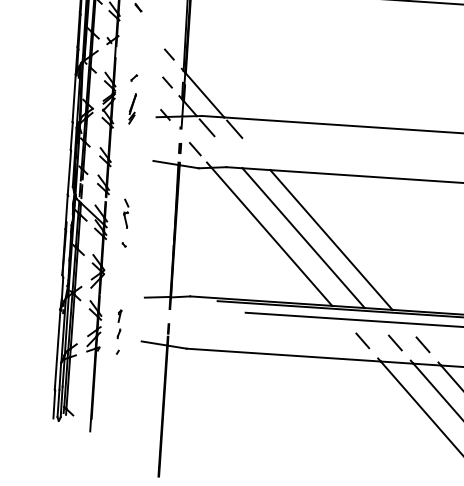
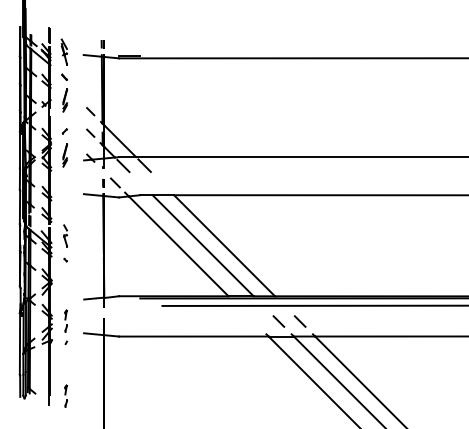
part: (137, 37) -> (65, 100), added
line: (362, 340) -> (253, 321), removed
part: (113, 420) -> (66, 395), added

